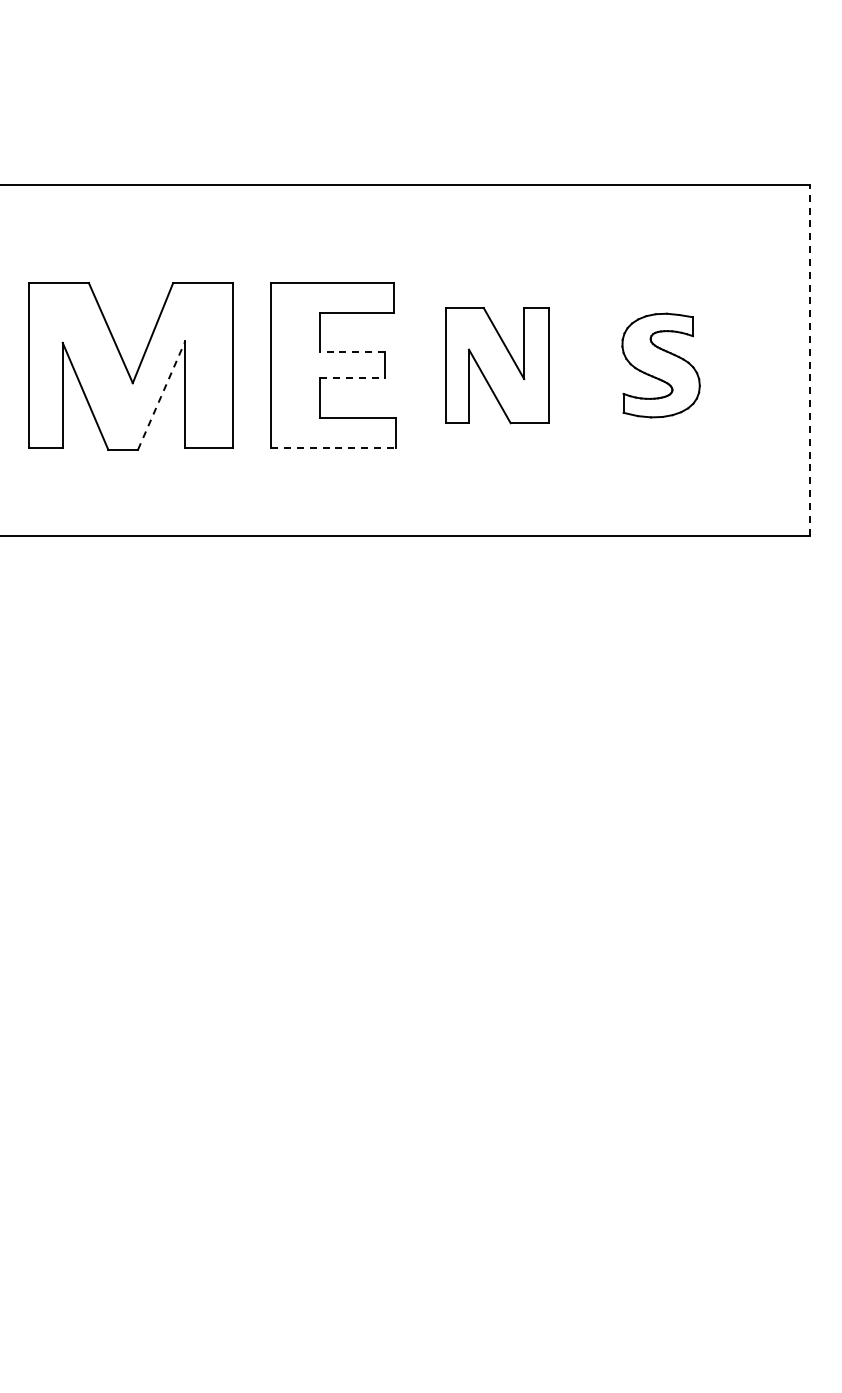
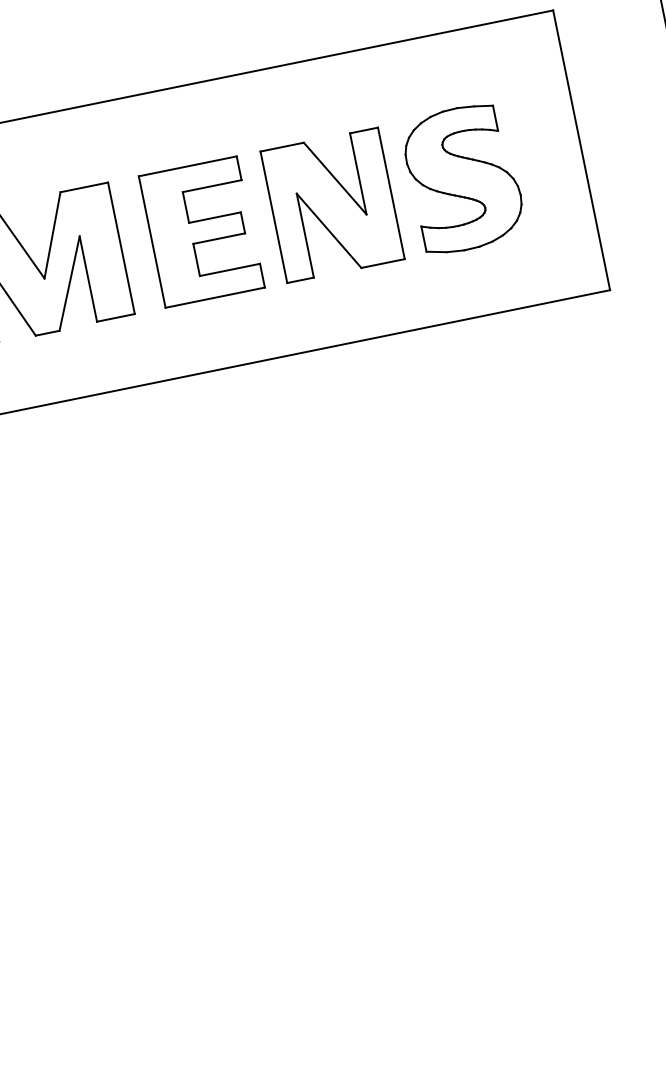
line: (352, 351) -> (214, 217), dashed -> solid
line: (809, 359) -> (581, 149), dashed -> solid
part: (497, 365) -> (332, 205), size x1.43
part: (660, 365) -> (463, 178), size x1.67
line: (353, 377) -> (219, 238), dashed -> solid
line: (161, 394) -> (69, 282), dashed -> solid
line: (333, 447) -> (215, 297), dashed -> solid

